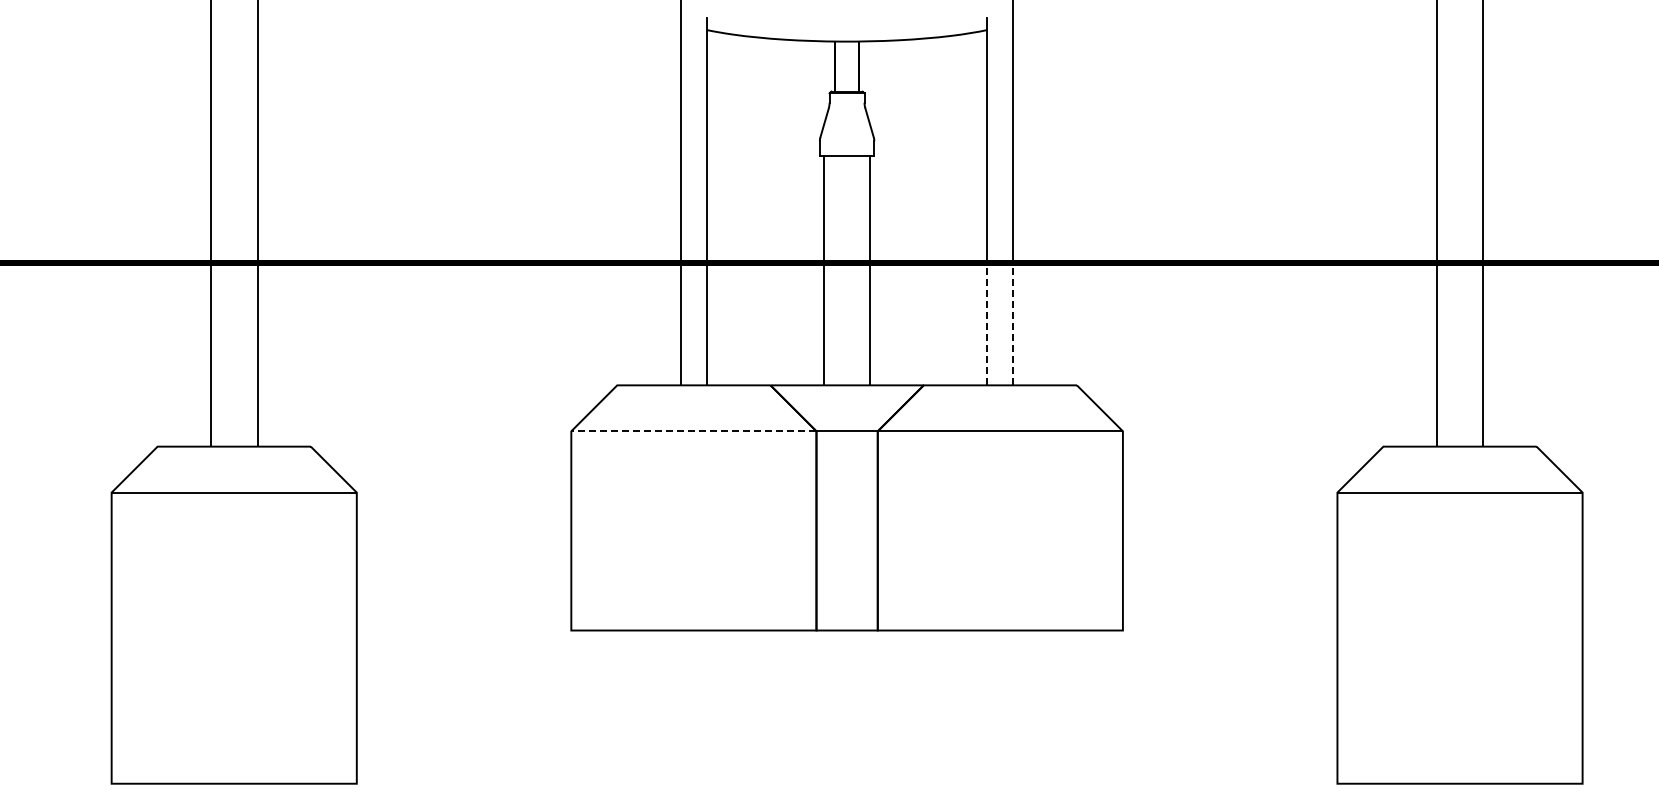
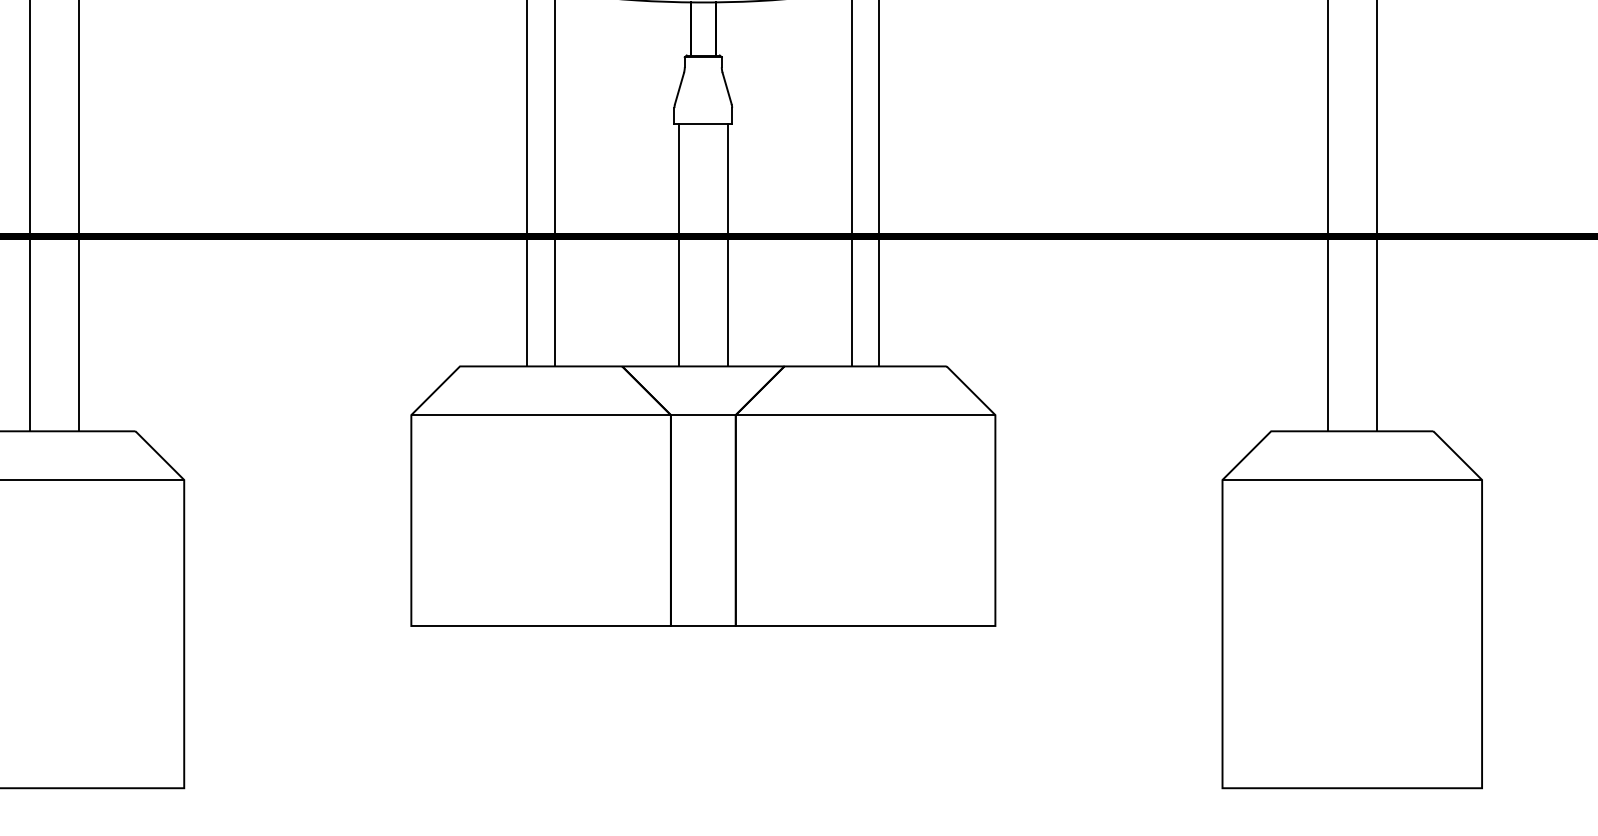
line: (1000, 262) -> (865, 236), dashed -> solid
line: (693, 431) -> (540, 415), dashed -> solid

